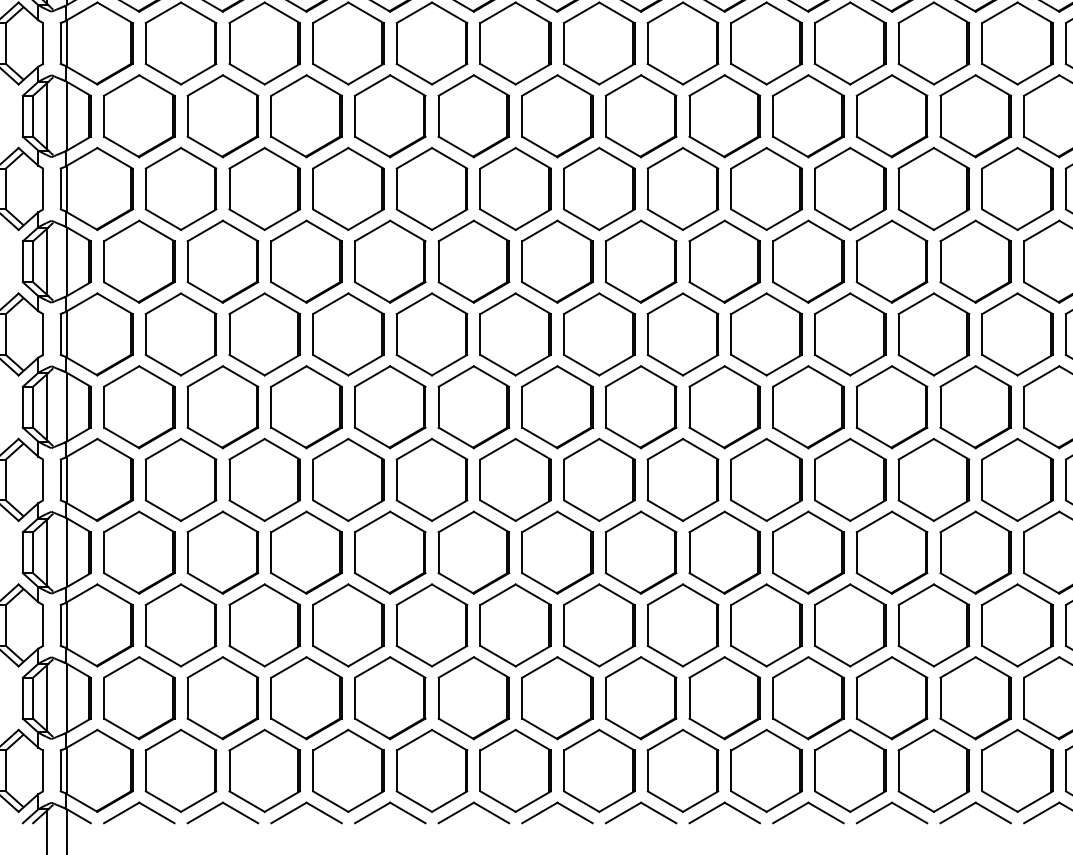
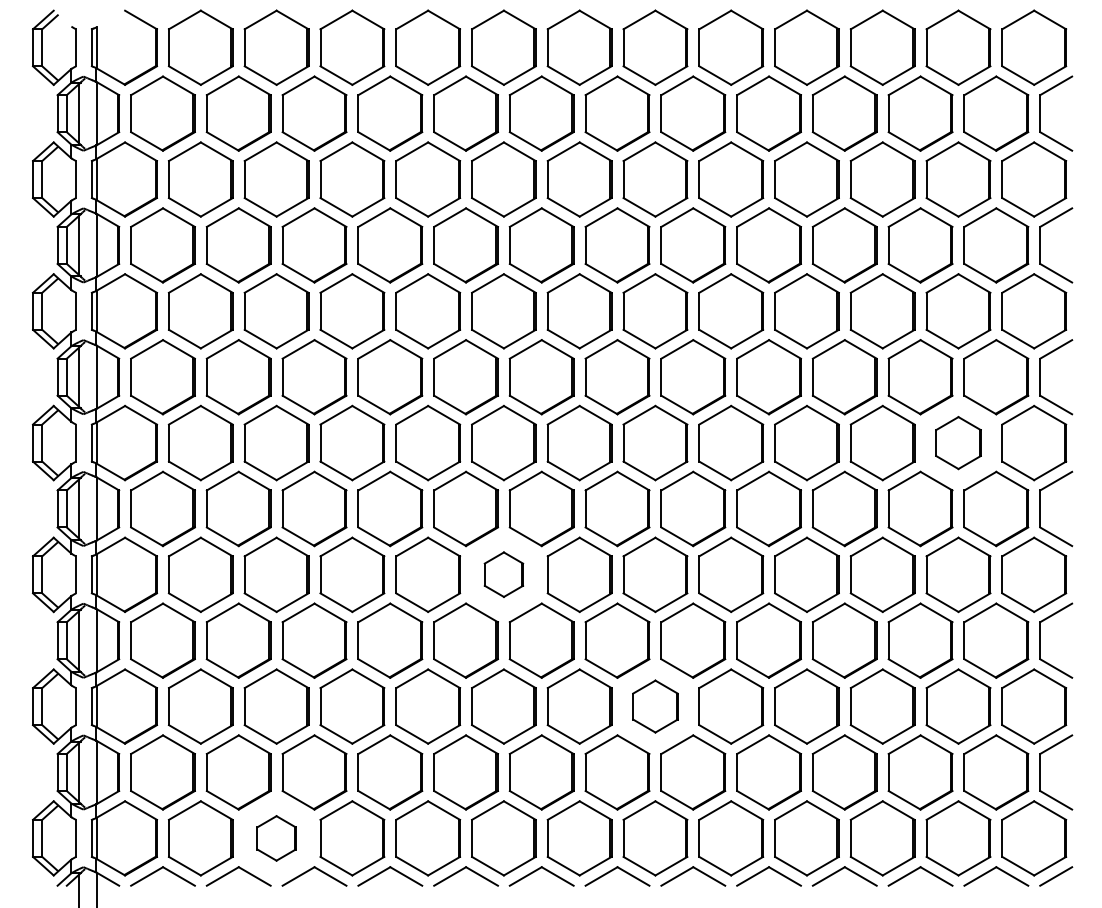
part: (1017, 333) -> (958, 442), size x0.7
part: (515, 479) -> (503, 574), size x0.6
part: (683, 625) -> (655, 706), size x0.7
part: (264, 771) -> (276, 838), size x0.6

